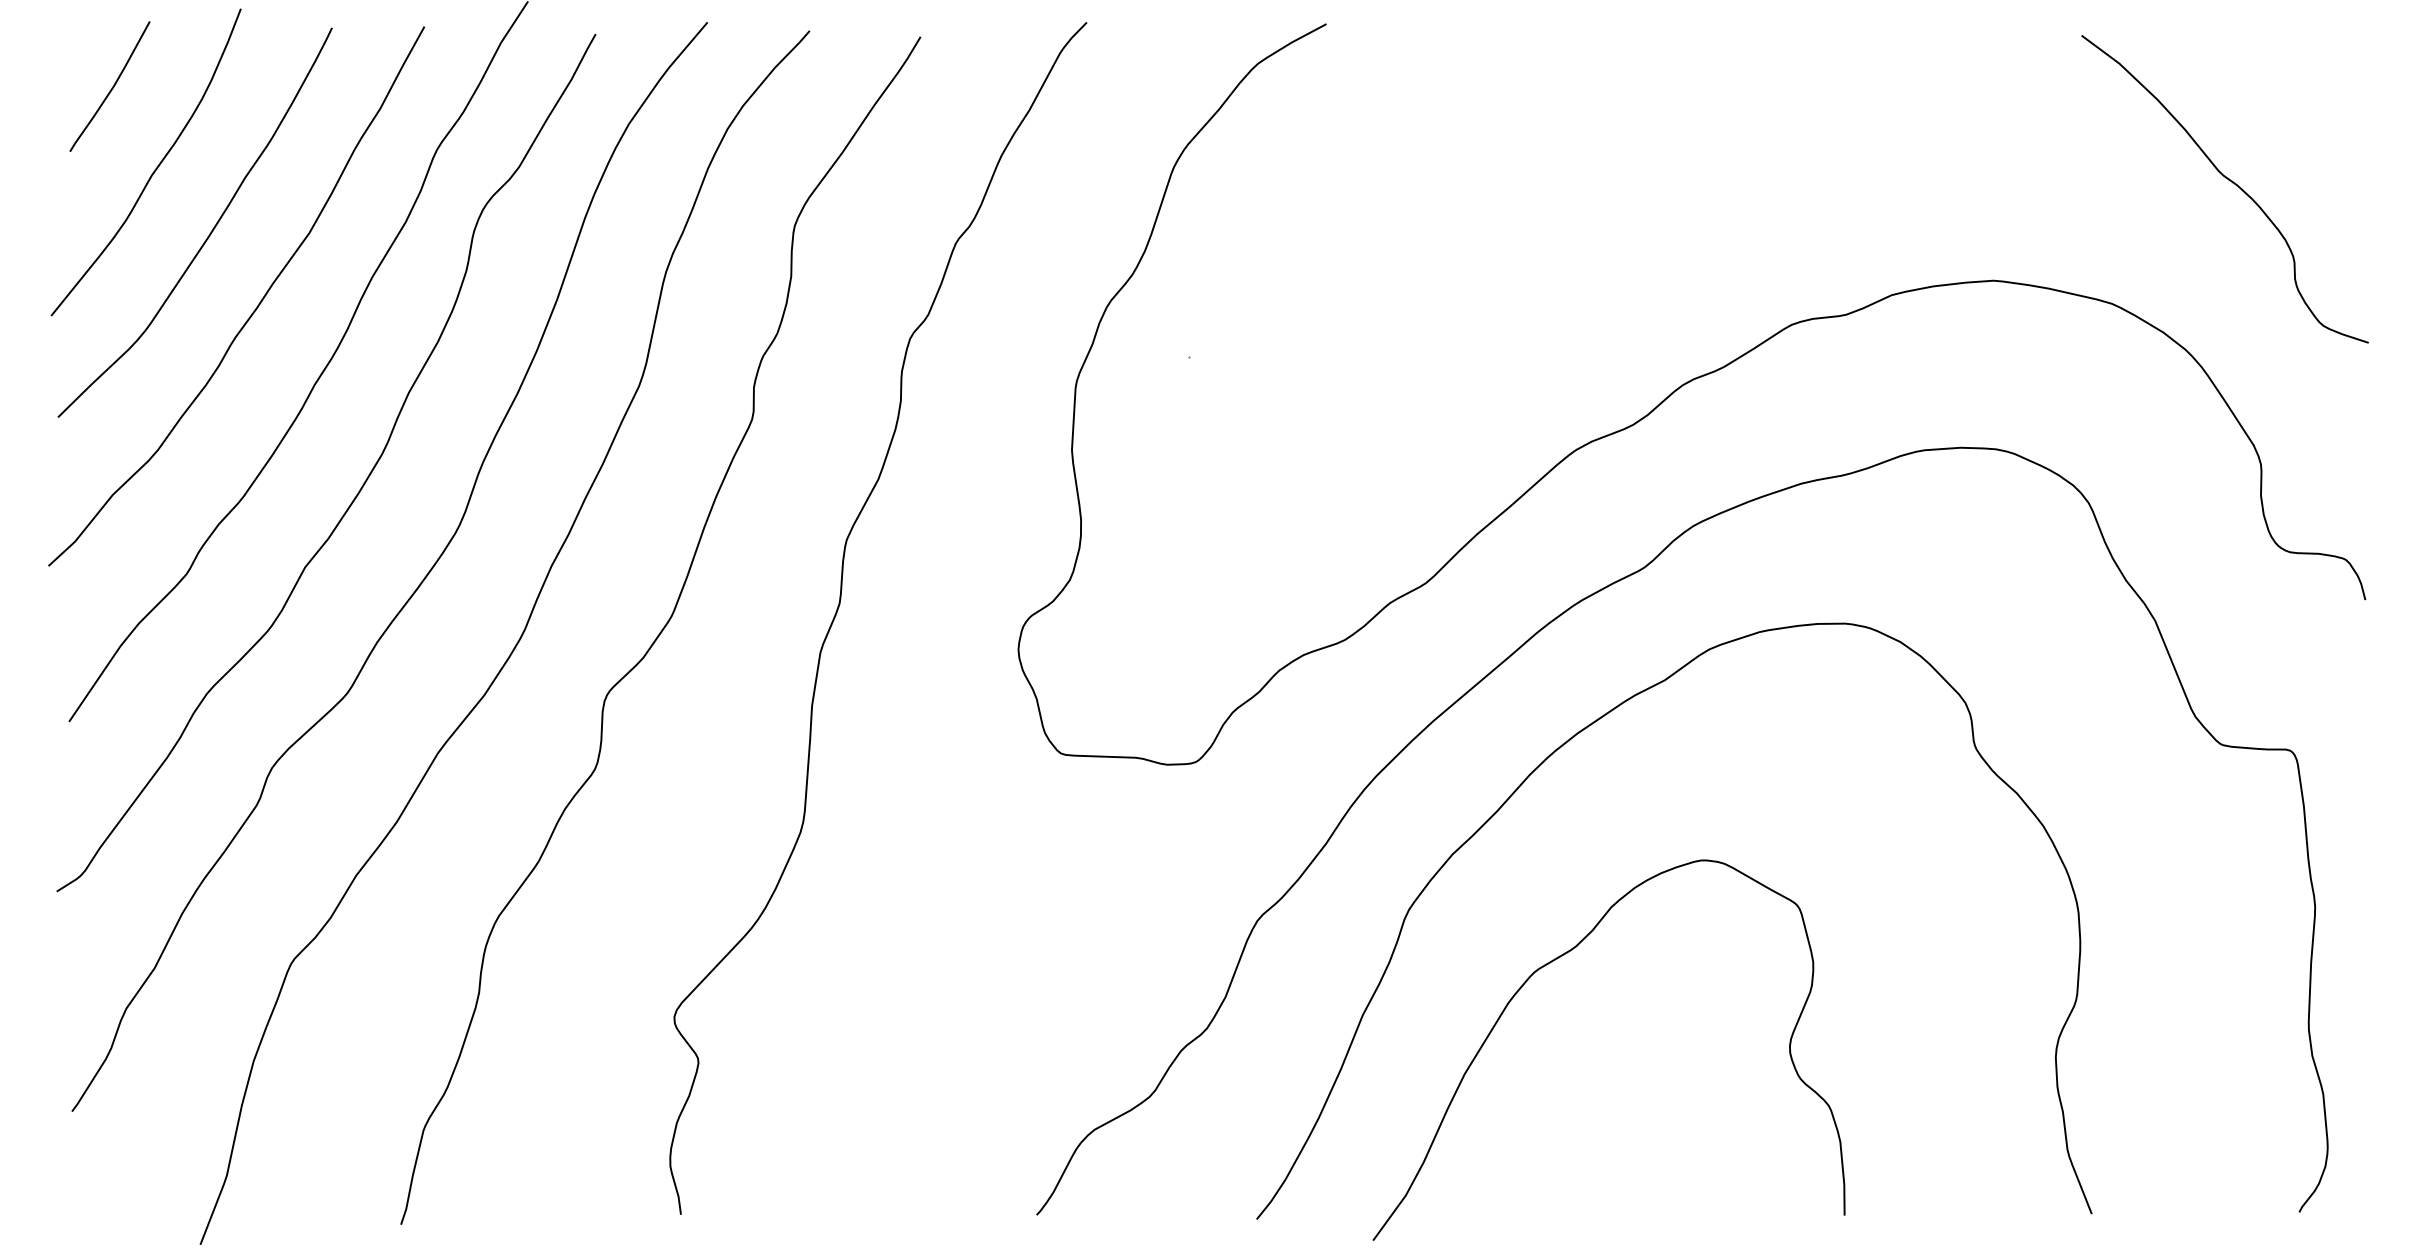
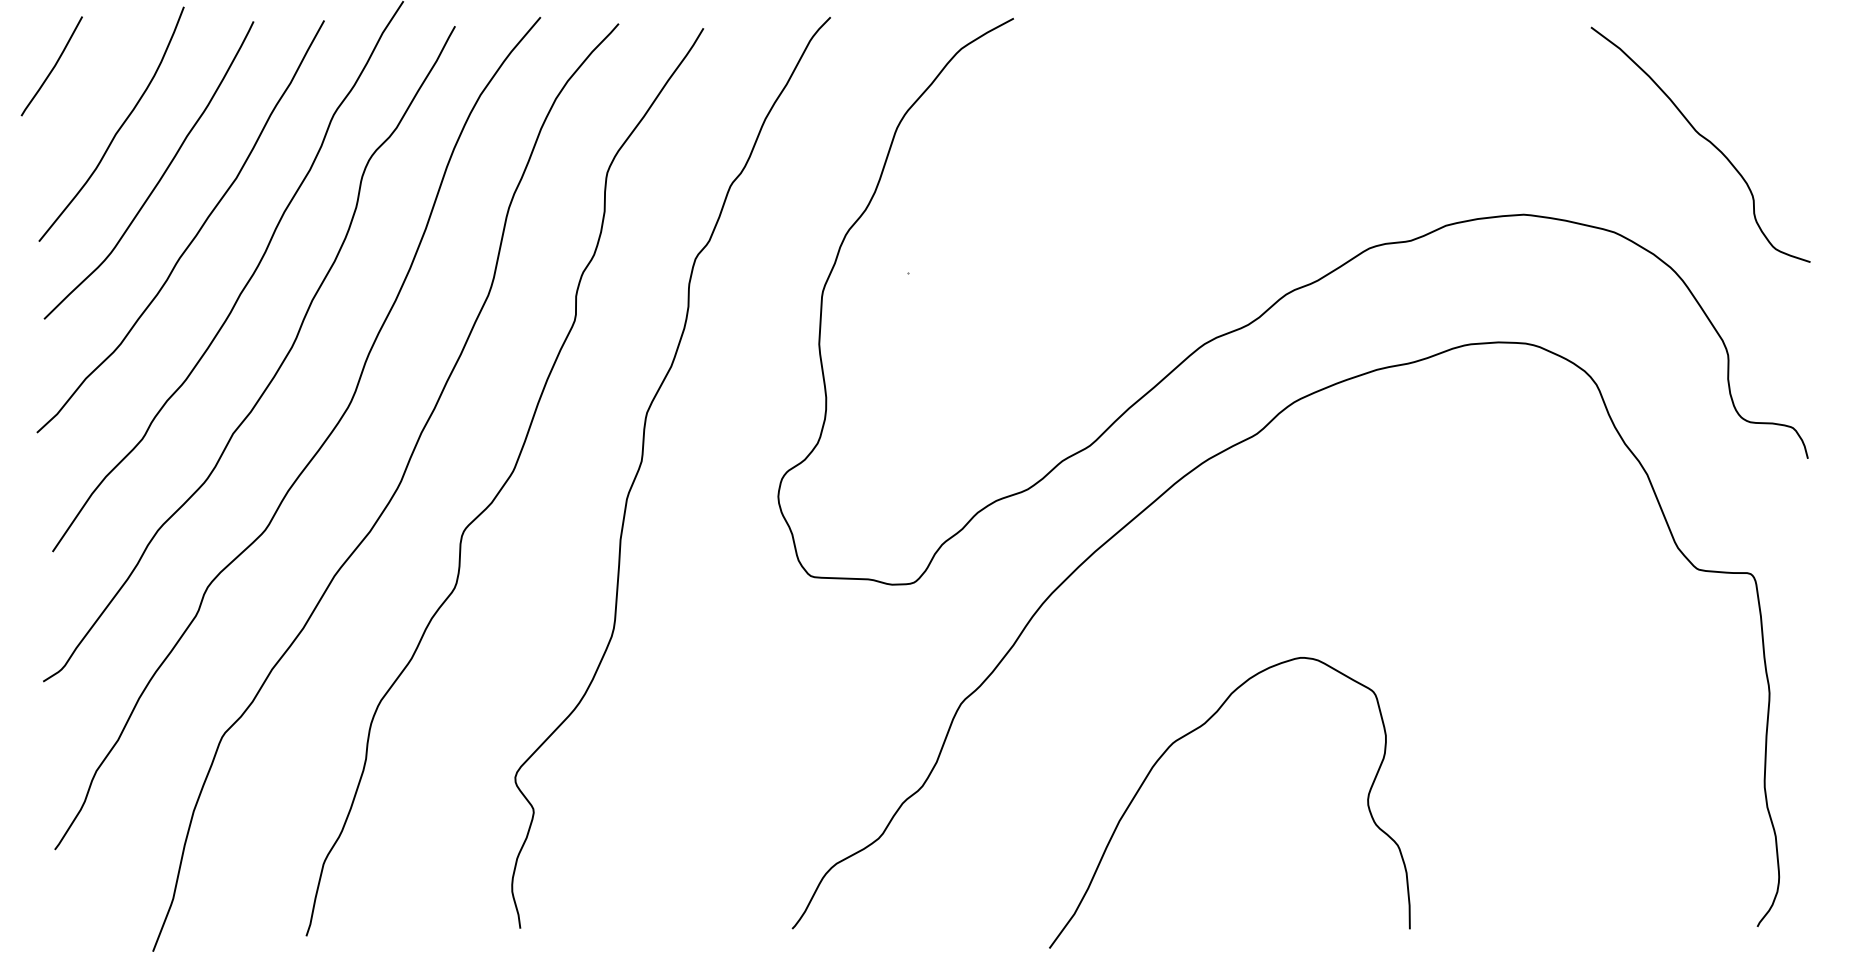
curve: (110, 88) -> (52, 67), moved
curve: (1524, 782) -> (1165, 598), removed

